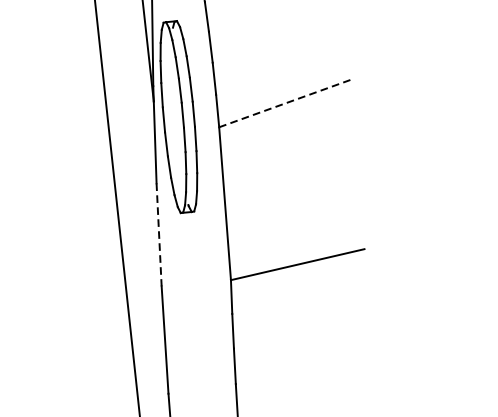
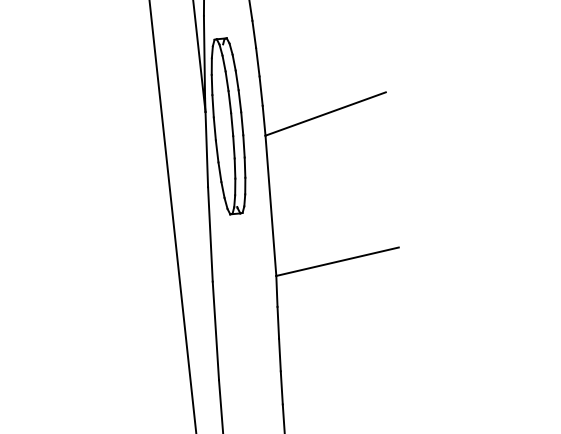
line: (284, 104) -> (325, 114), dashed -> solid
line: (159, 234) -> (210, 234), dashed -> solid

